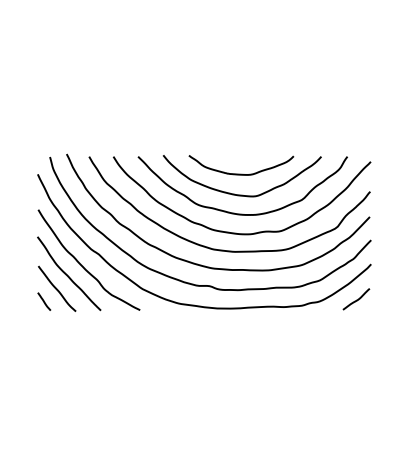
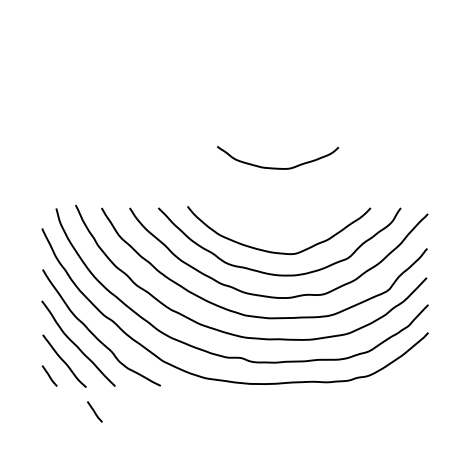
curve: (241, 173) -> (278, 167), moved
curve: (356, 299) -> (411, 373), removed
line: (83, 332) -> (95, 411), added

